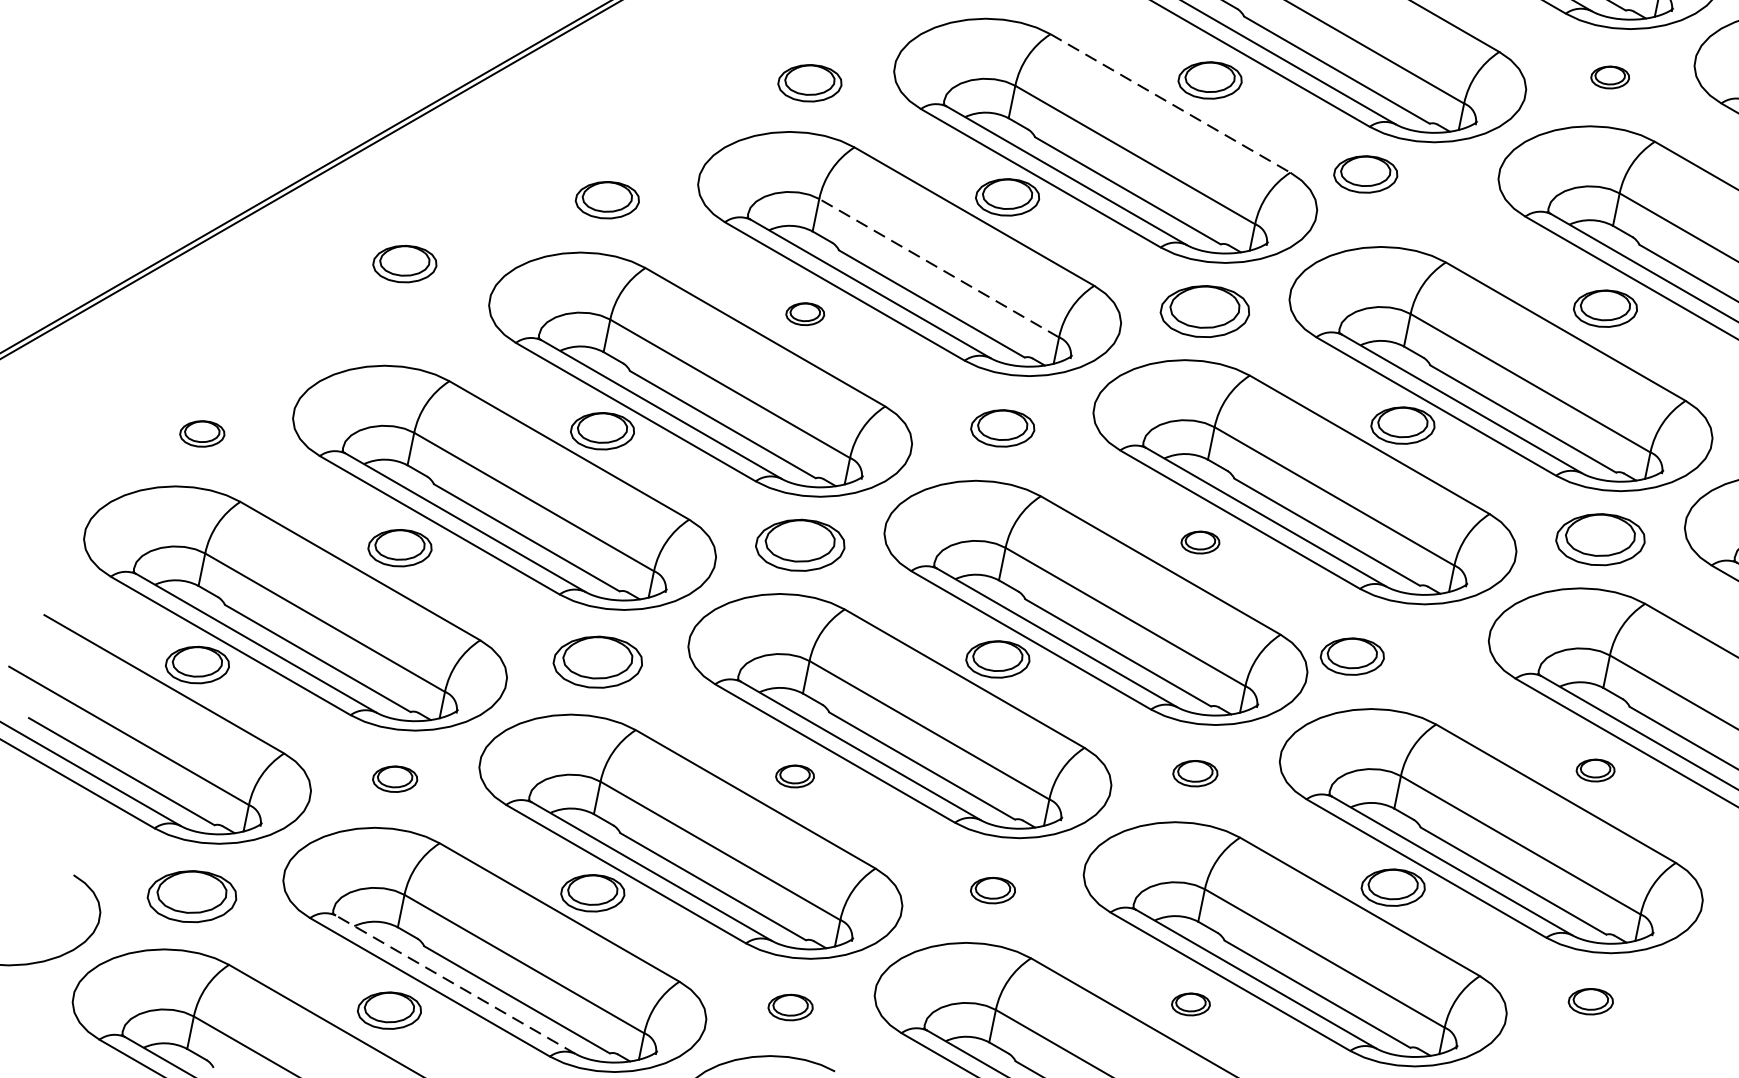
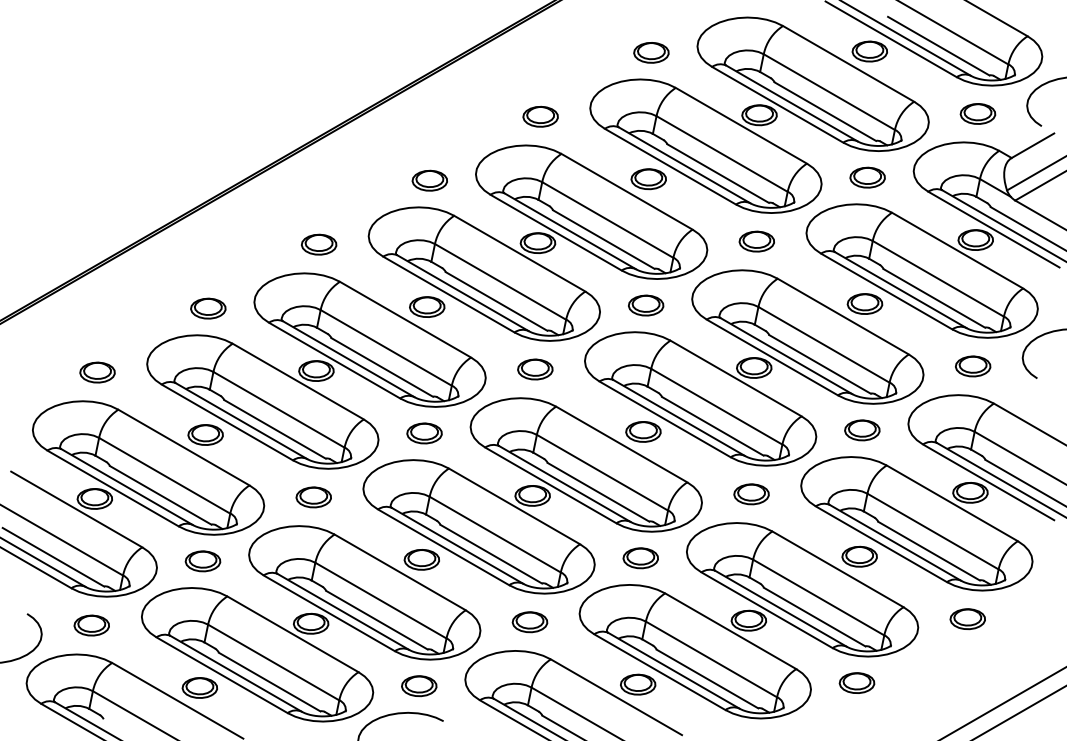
part: (1610, 77) -> (867, 177), size x1.67
line: (1171, 102) -> (627, 191), dashed -> solid
part: (1365, 174) -> (756, 241), moved
part: (405, 263) -> (208, 308), moved
line: (939, 267) -> (500, 281), dashed -> solid
part: (1205, 311) -> (646, 305), size x0.71
part: (805, 313) -> (427, 306), size x1.67
part: (202, 433) -> (97, 372), size x1.43
part: (1600, 539) -> (862, 430), size x0.71
part: (1200, 541) -> (643, 431), size x1.67
part: (800, 545) -> (424, 433), size x0.71
part: (1352, 656) -> (751, 494), moved
part: (597, 662) -> (313, 497), size x0.71
part: (1595, 770) -> (859, 556), size x1.67
part: (1195, 773) -> (640, 558), size x1.43
part: (794, 775) -> (421, 559), size x1.67
part: (394, 779) -> (202, 561), size x1.43
part: (992, 890) -> (529, 622), size x1.43
part: (191, 896) -> (91, 625), size x0.71
line: (456, 984) -> (236, 673), dashed -> solid
part: (1589, 1000) -> (856, 682), size x1.43
part: (1191, 1004) -> (638, 684), size x1.67
part: (790, 1007) -> (419, 686), size x1.43

